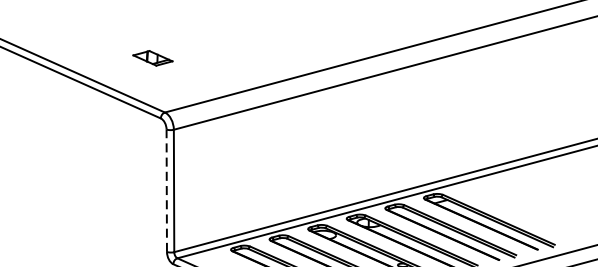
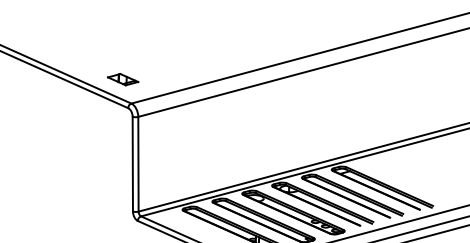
part: (153, 58) -> (123, 79), moved
line: (166, 189) -> (132, 163), dashed -> solid

